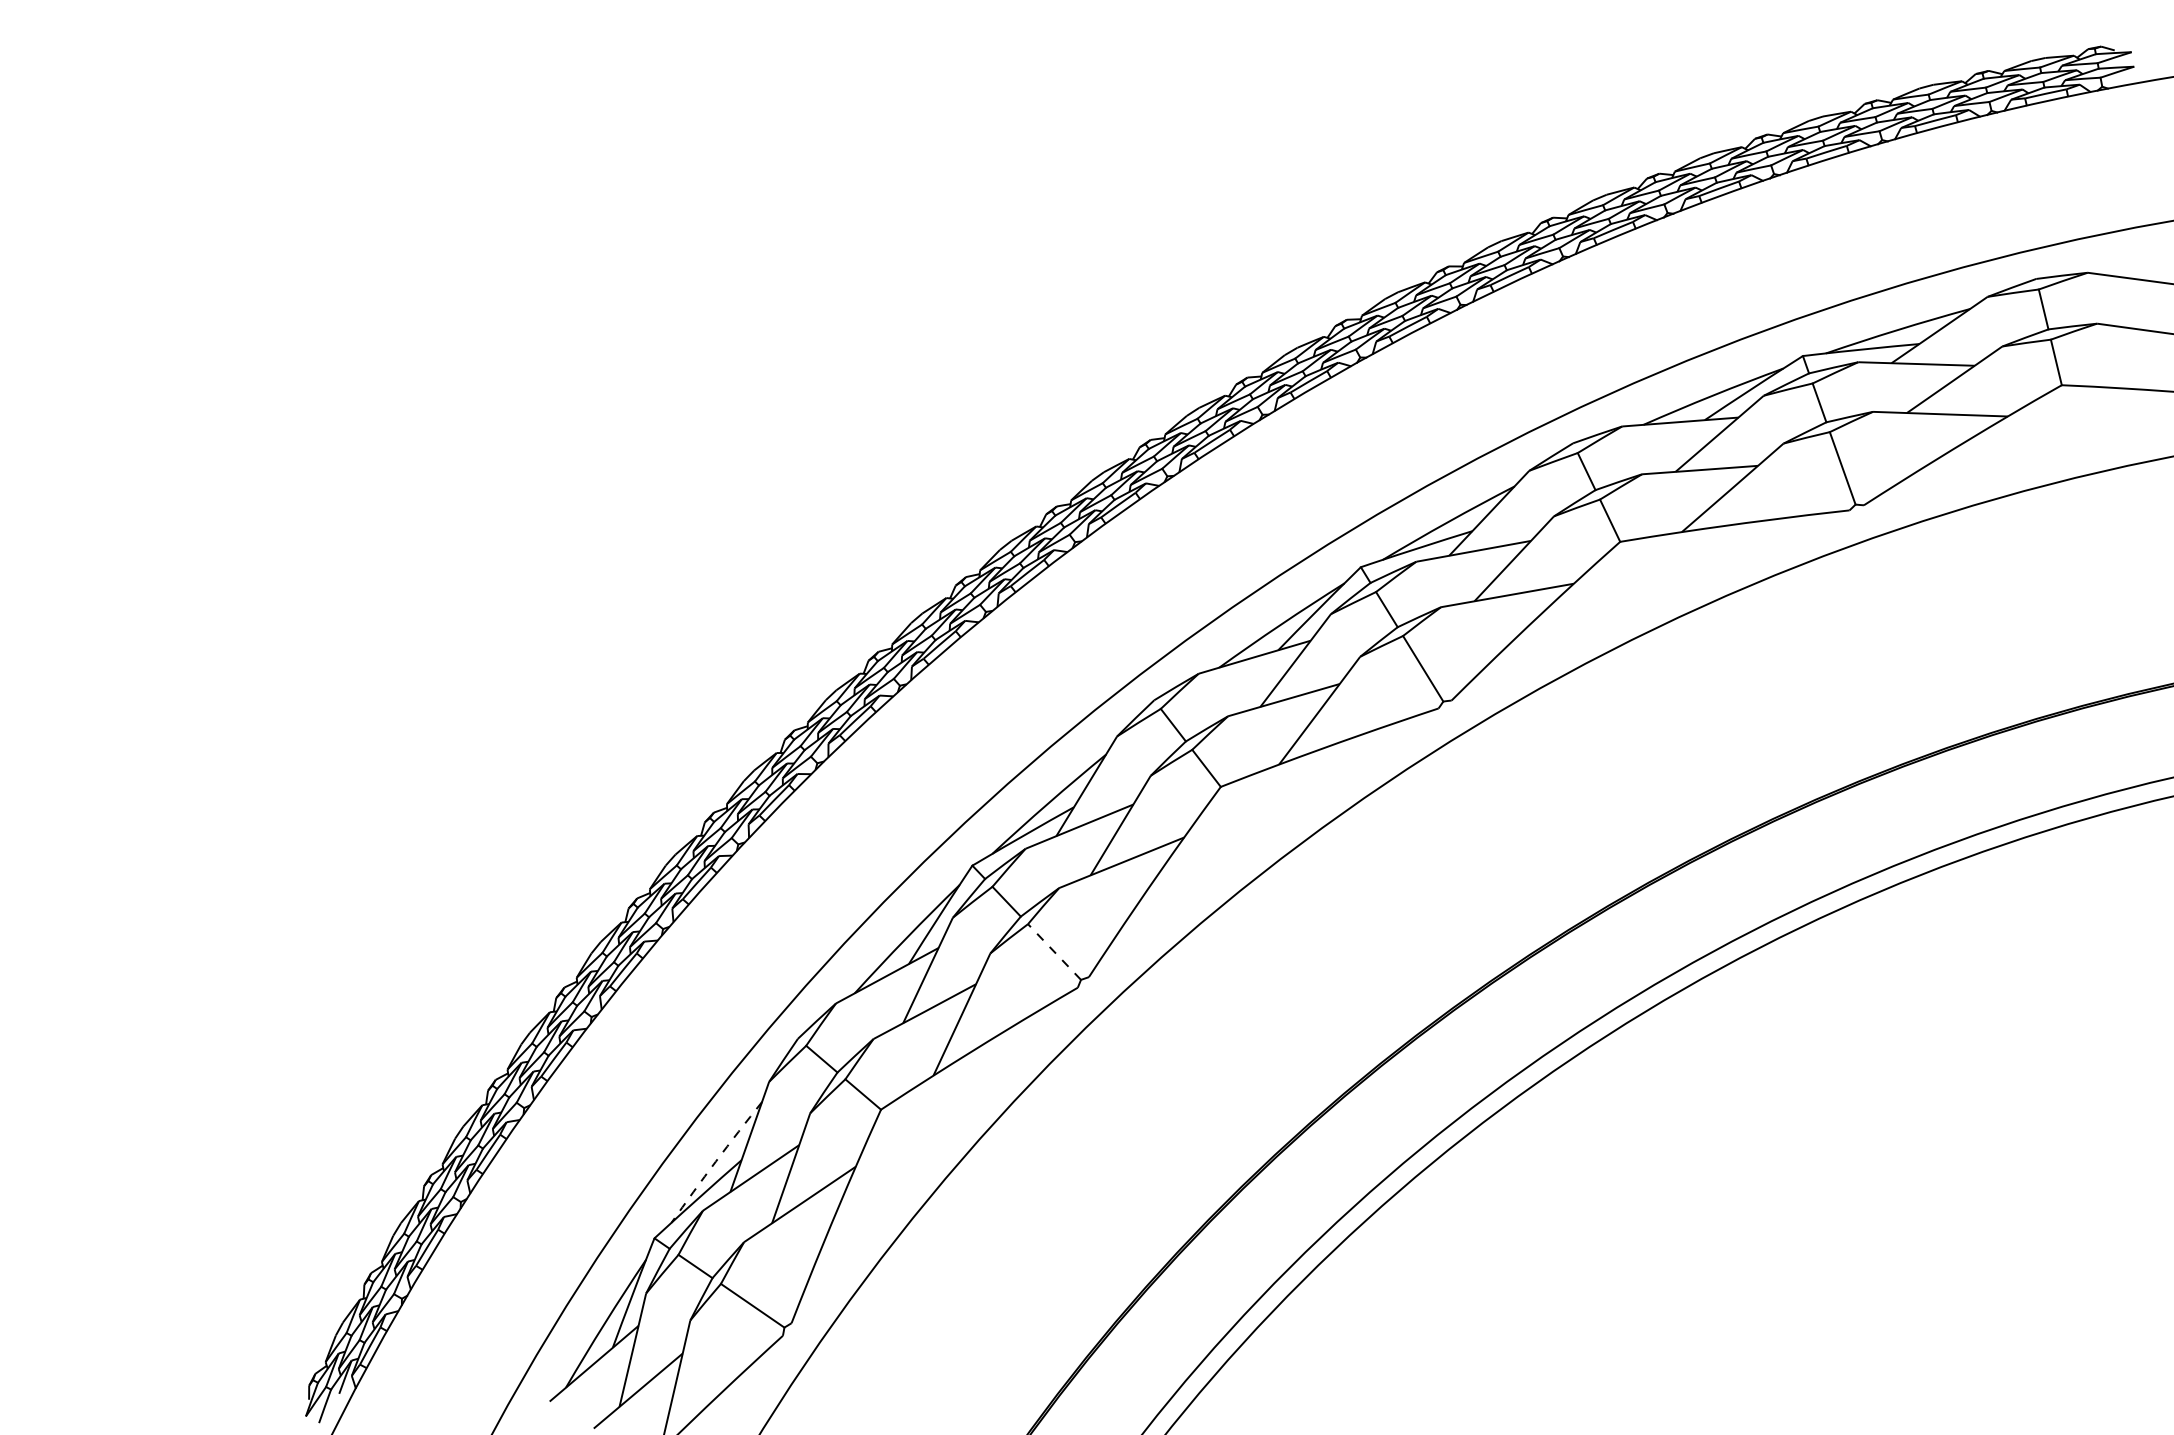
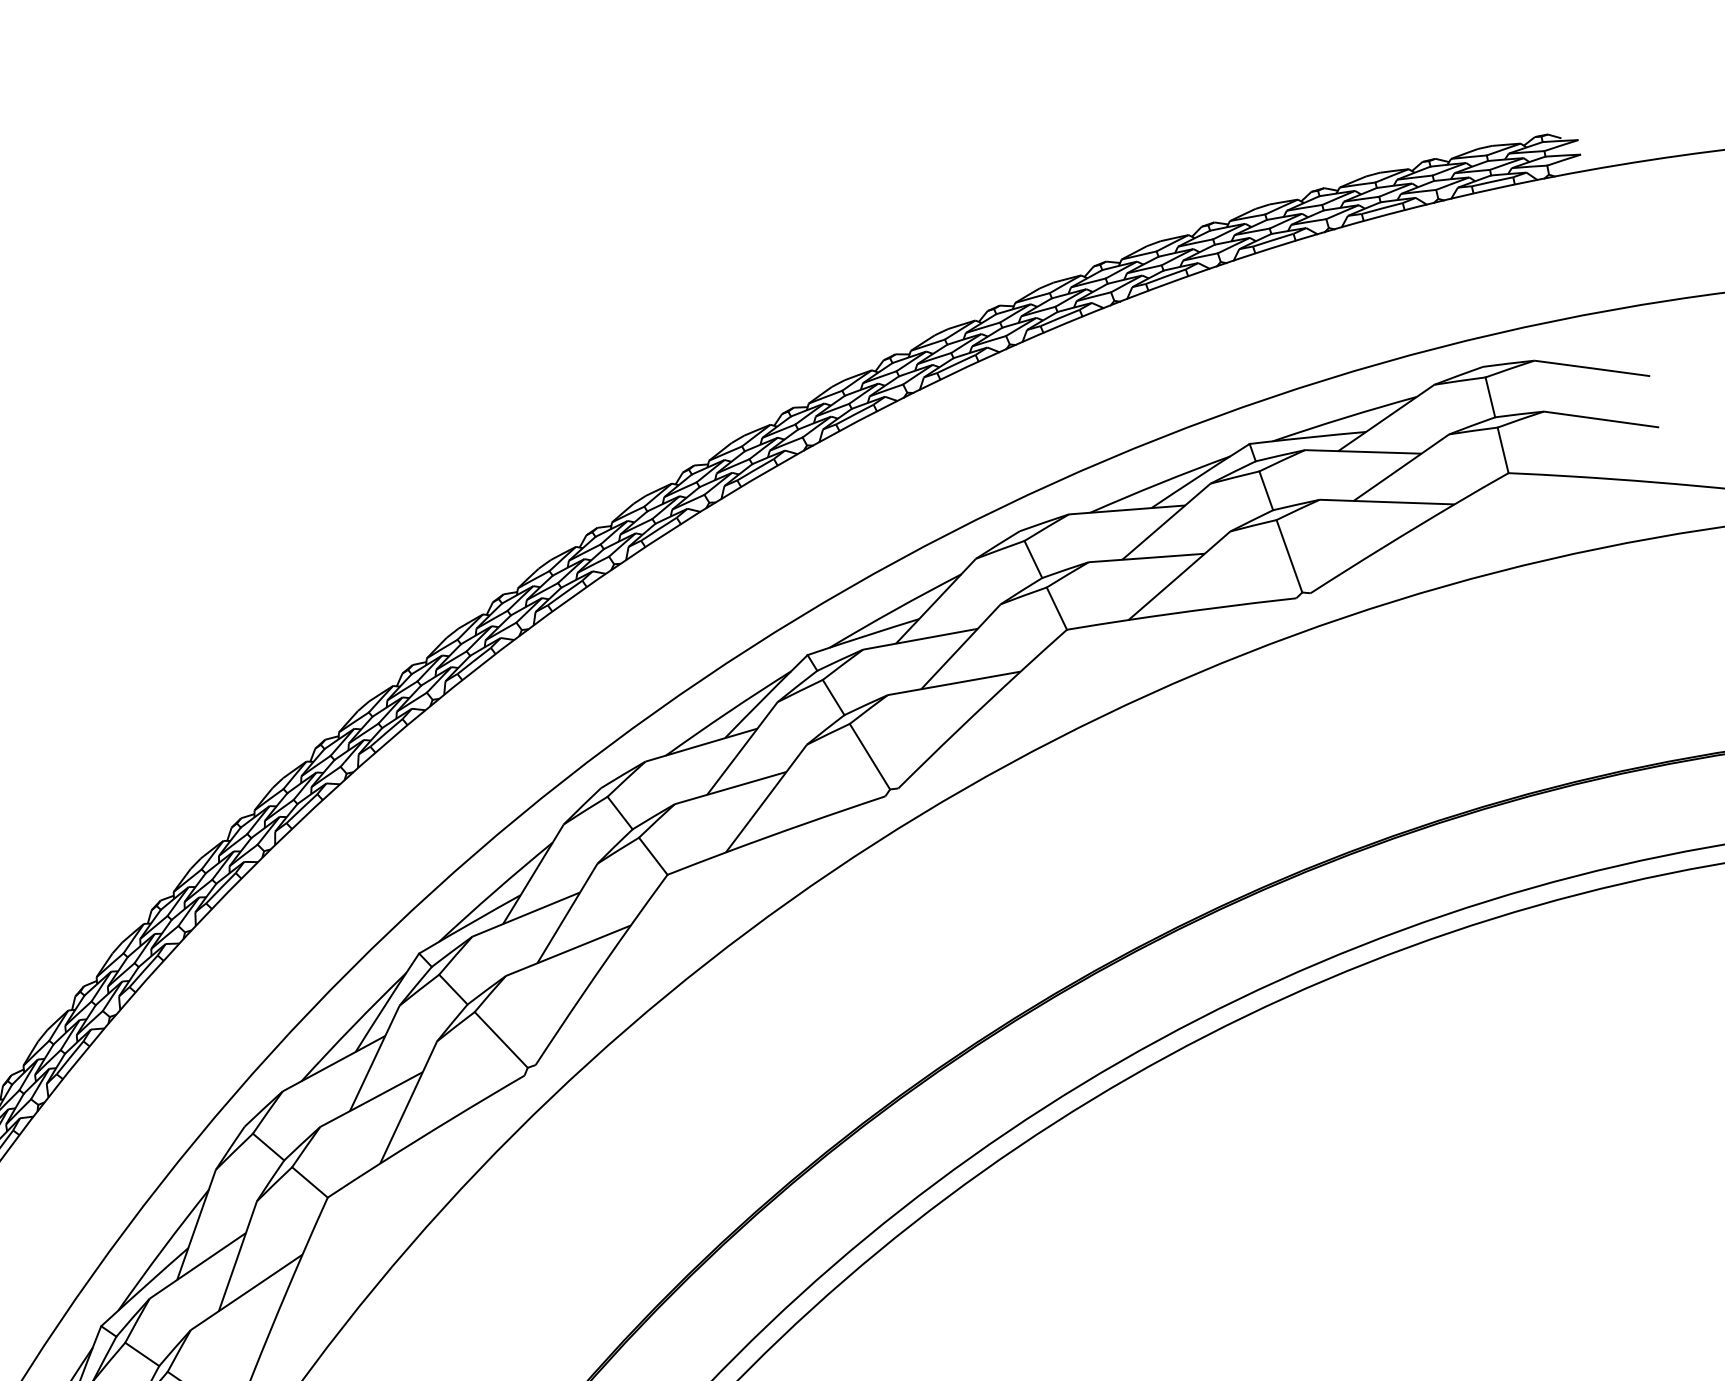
line: (1054, 951) -> (501, 1039), dashed -> solid
arc: (715, 1161) -> (162, 1249), dashed -> solid

